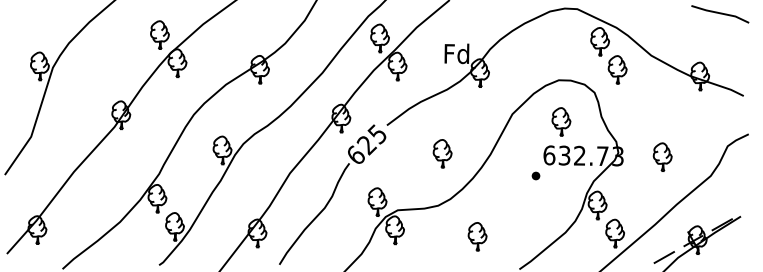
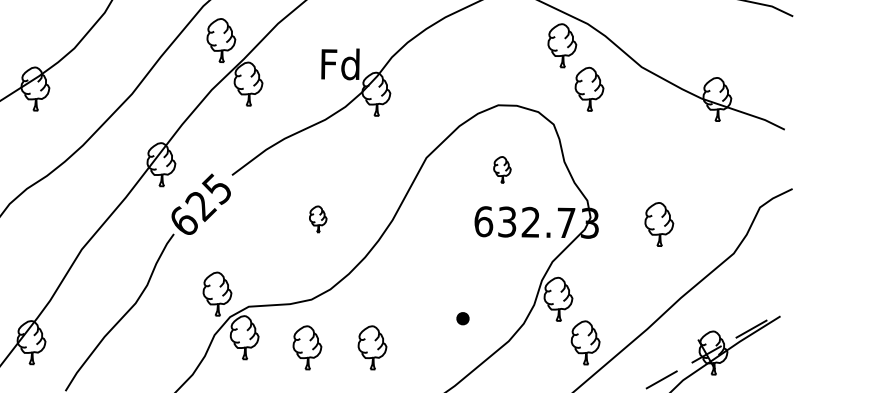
part: (561, 121) -> (502, 169), size x0.6
part: (442, 153) -> (318, 218), size x0.6
part: (535, 175) -> (462, 317), moved
part: (435, 236) -> (307, 347), added

